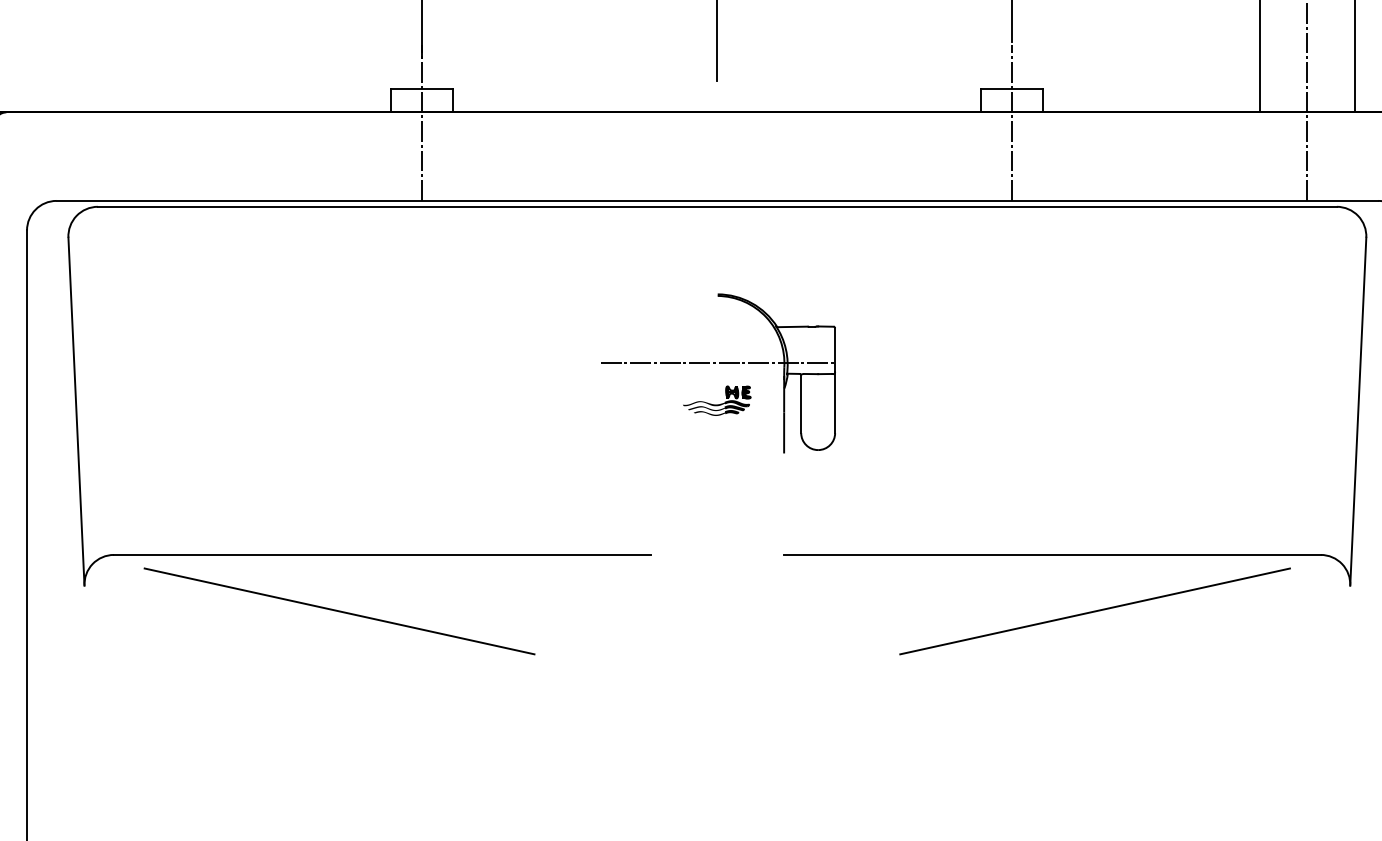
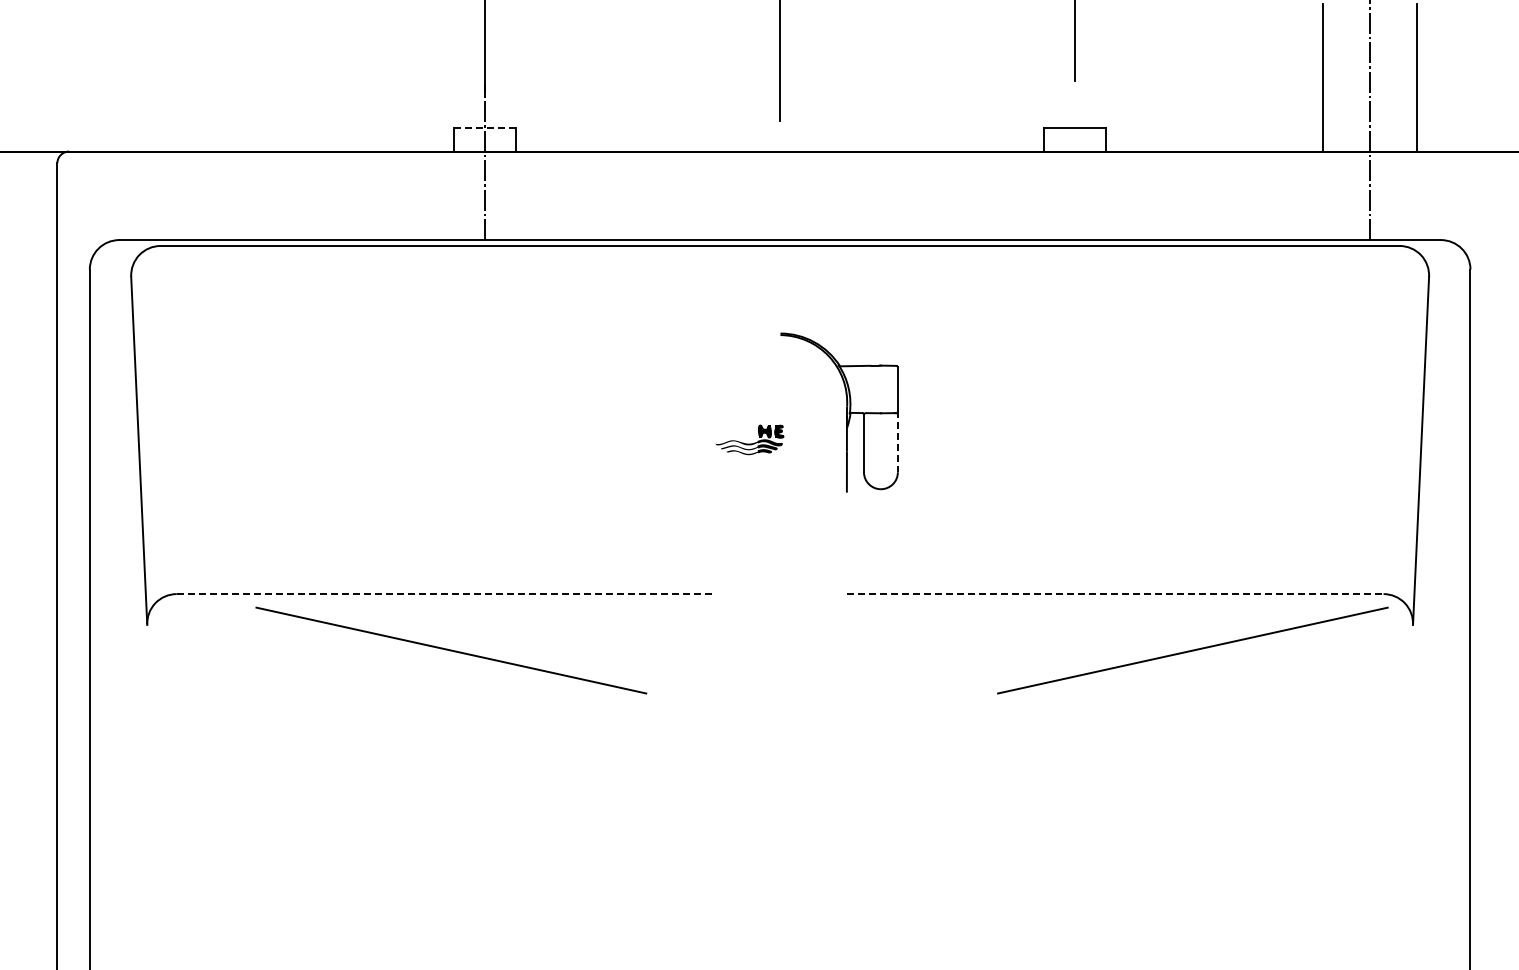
line: (422, 88) -> (485, 127), solid -> dashed
line: (1012, 122) -> (1075, 161), removed
line: (716, 363) -> (779, 402), removed
part: (717, 400) -> (750, 439), moved
line: (834, 403) -> (897, 442), solid -> dashed
line: (382, 555) -> (445, 594), solid -> dashed
line: (1052, 555) -> (1115, 594), solid -> dashed
line: (339, 611) -> (451, 650), moved
line: (1094, 611) -> (1192, 650), moved

